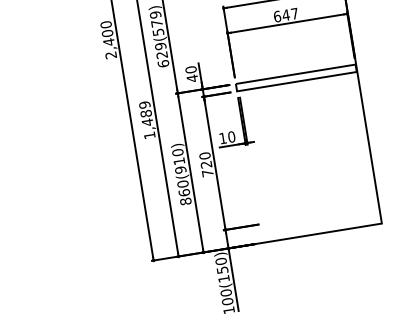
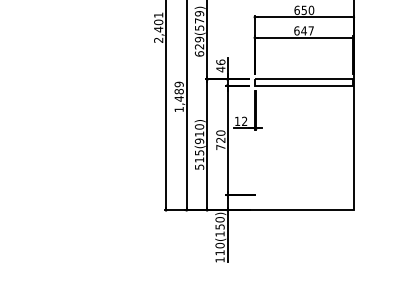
text: (105, 23) -> (158, 14), 2,400 -> 2,401
text: (190, 68) -> (220, 61), 40 -> 46
text: (231, 137) -> (244, 121), 10 -> 12
text: (184, 192) -> (199, 159), 860(910) -> 515(910)
text: (226, 301) -> (219, 252), 100(150) -> 110(150)

